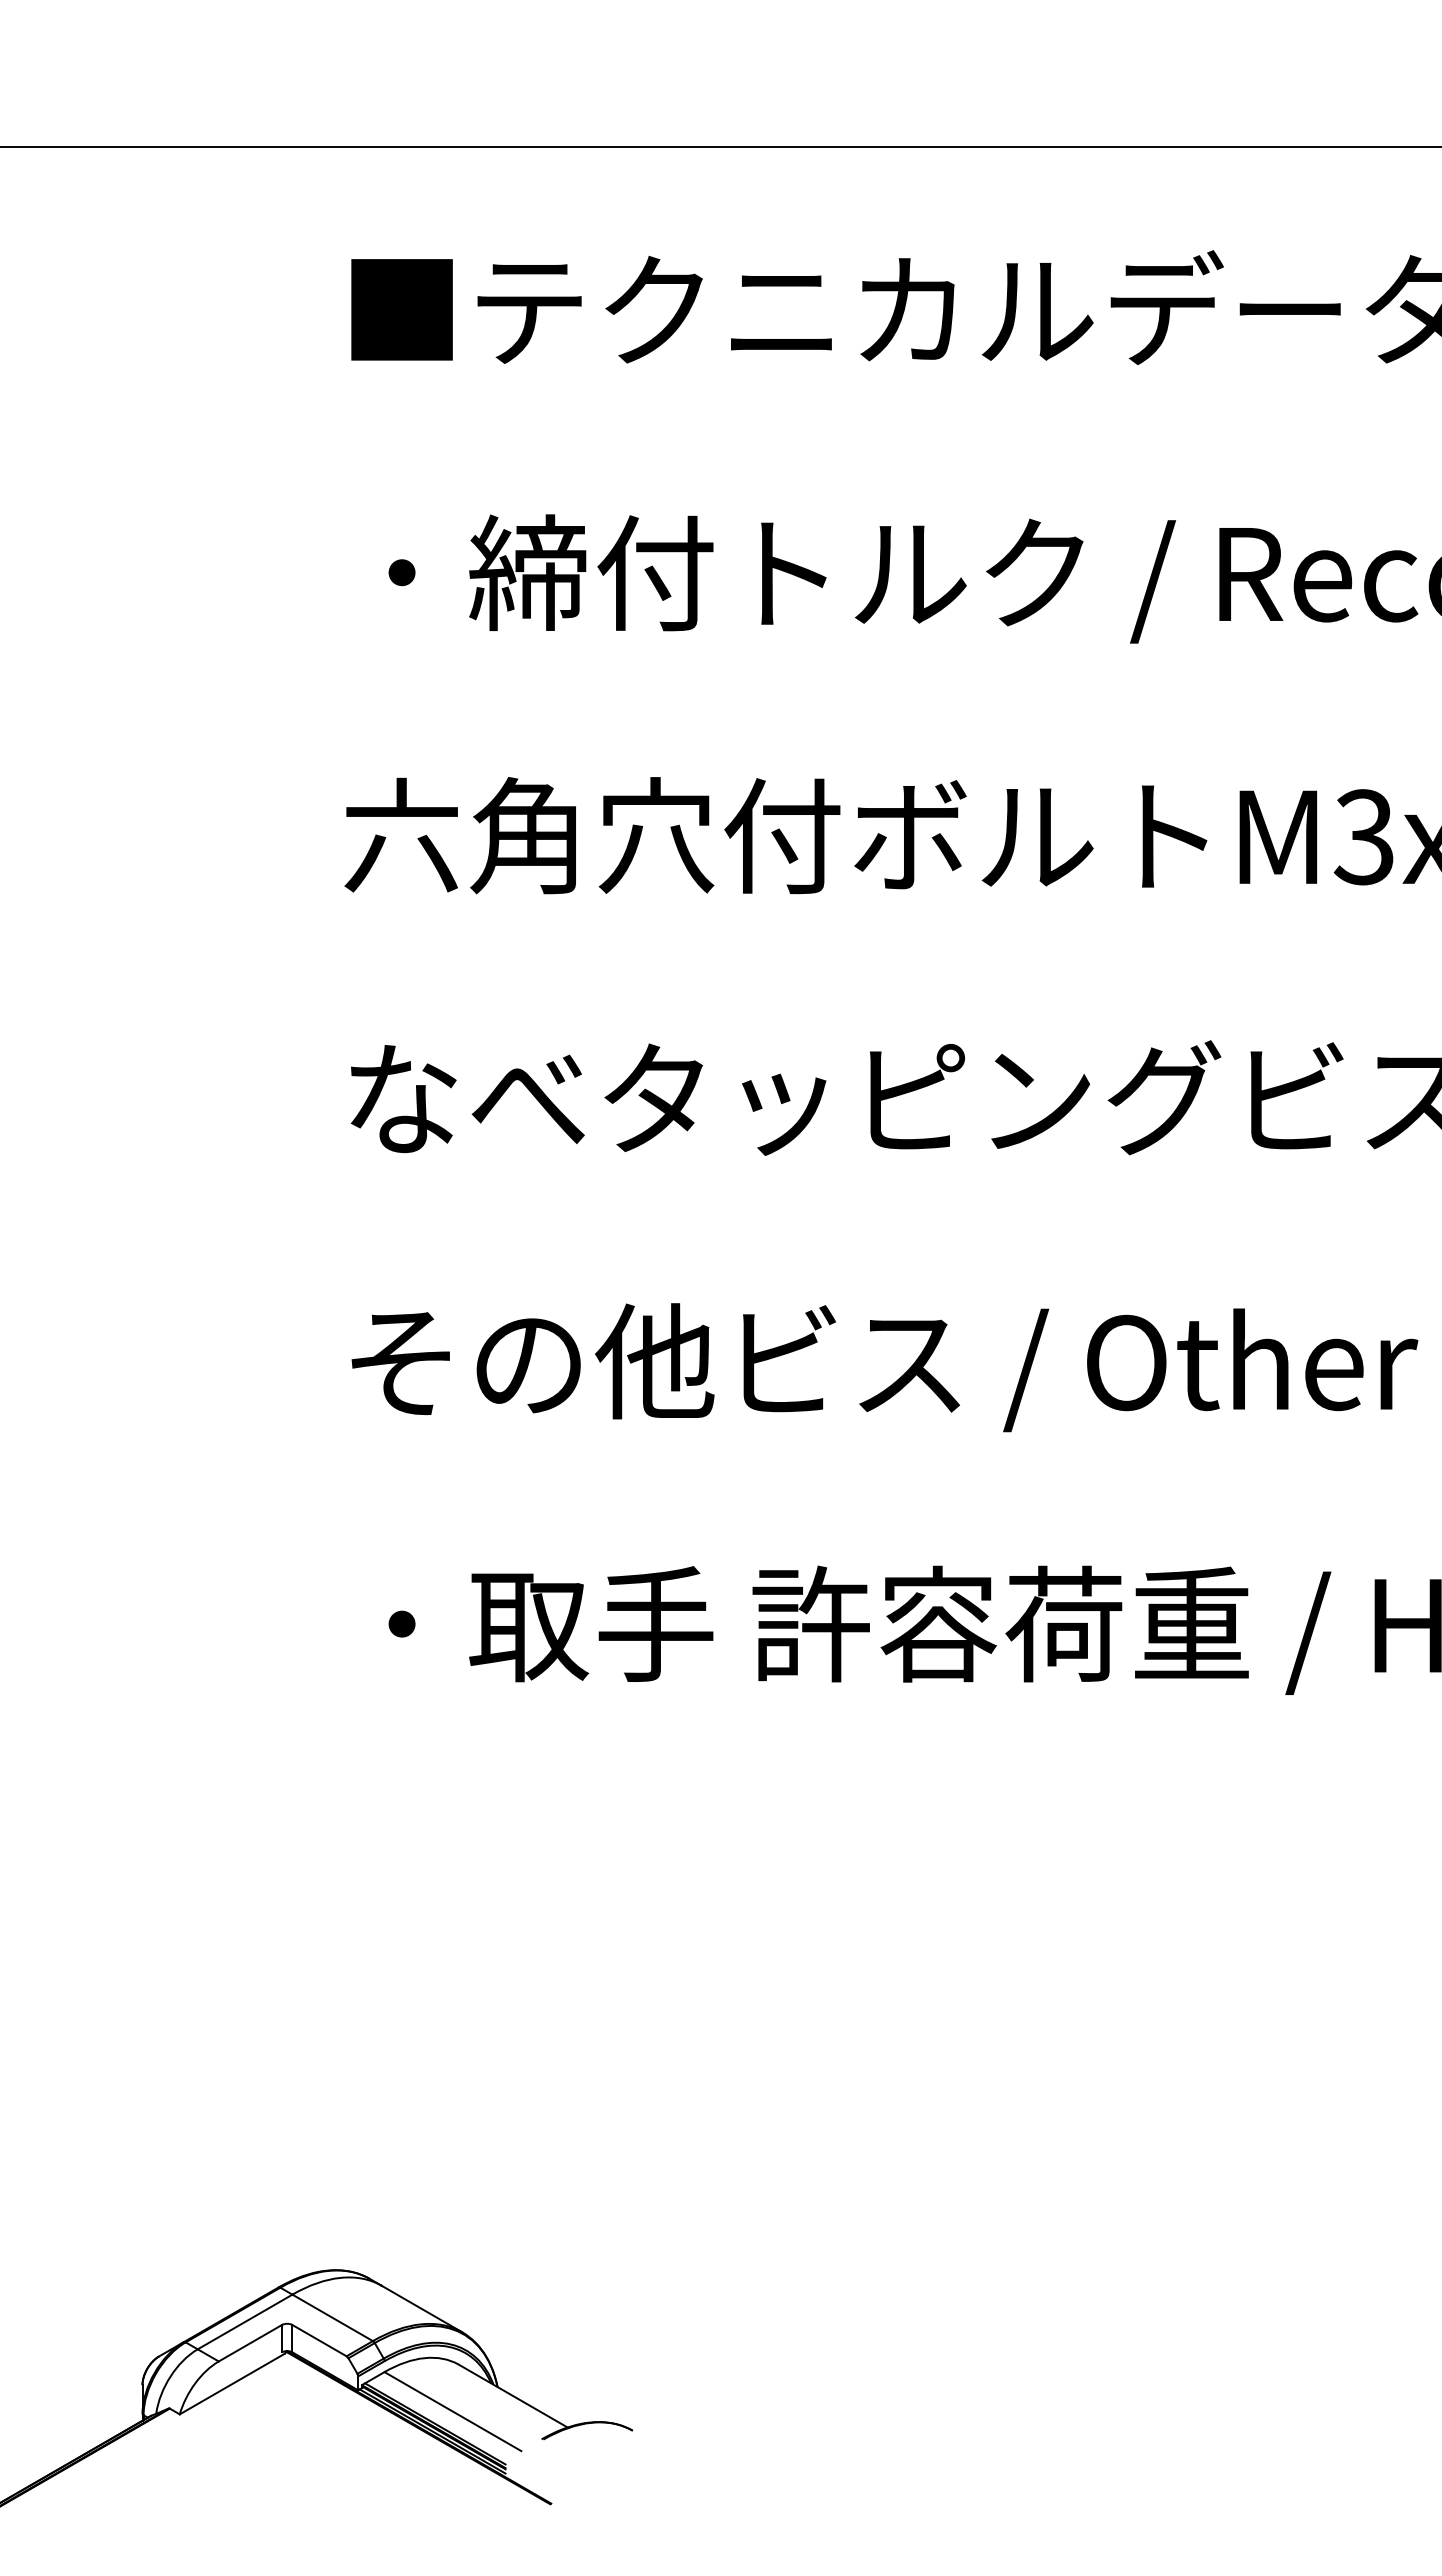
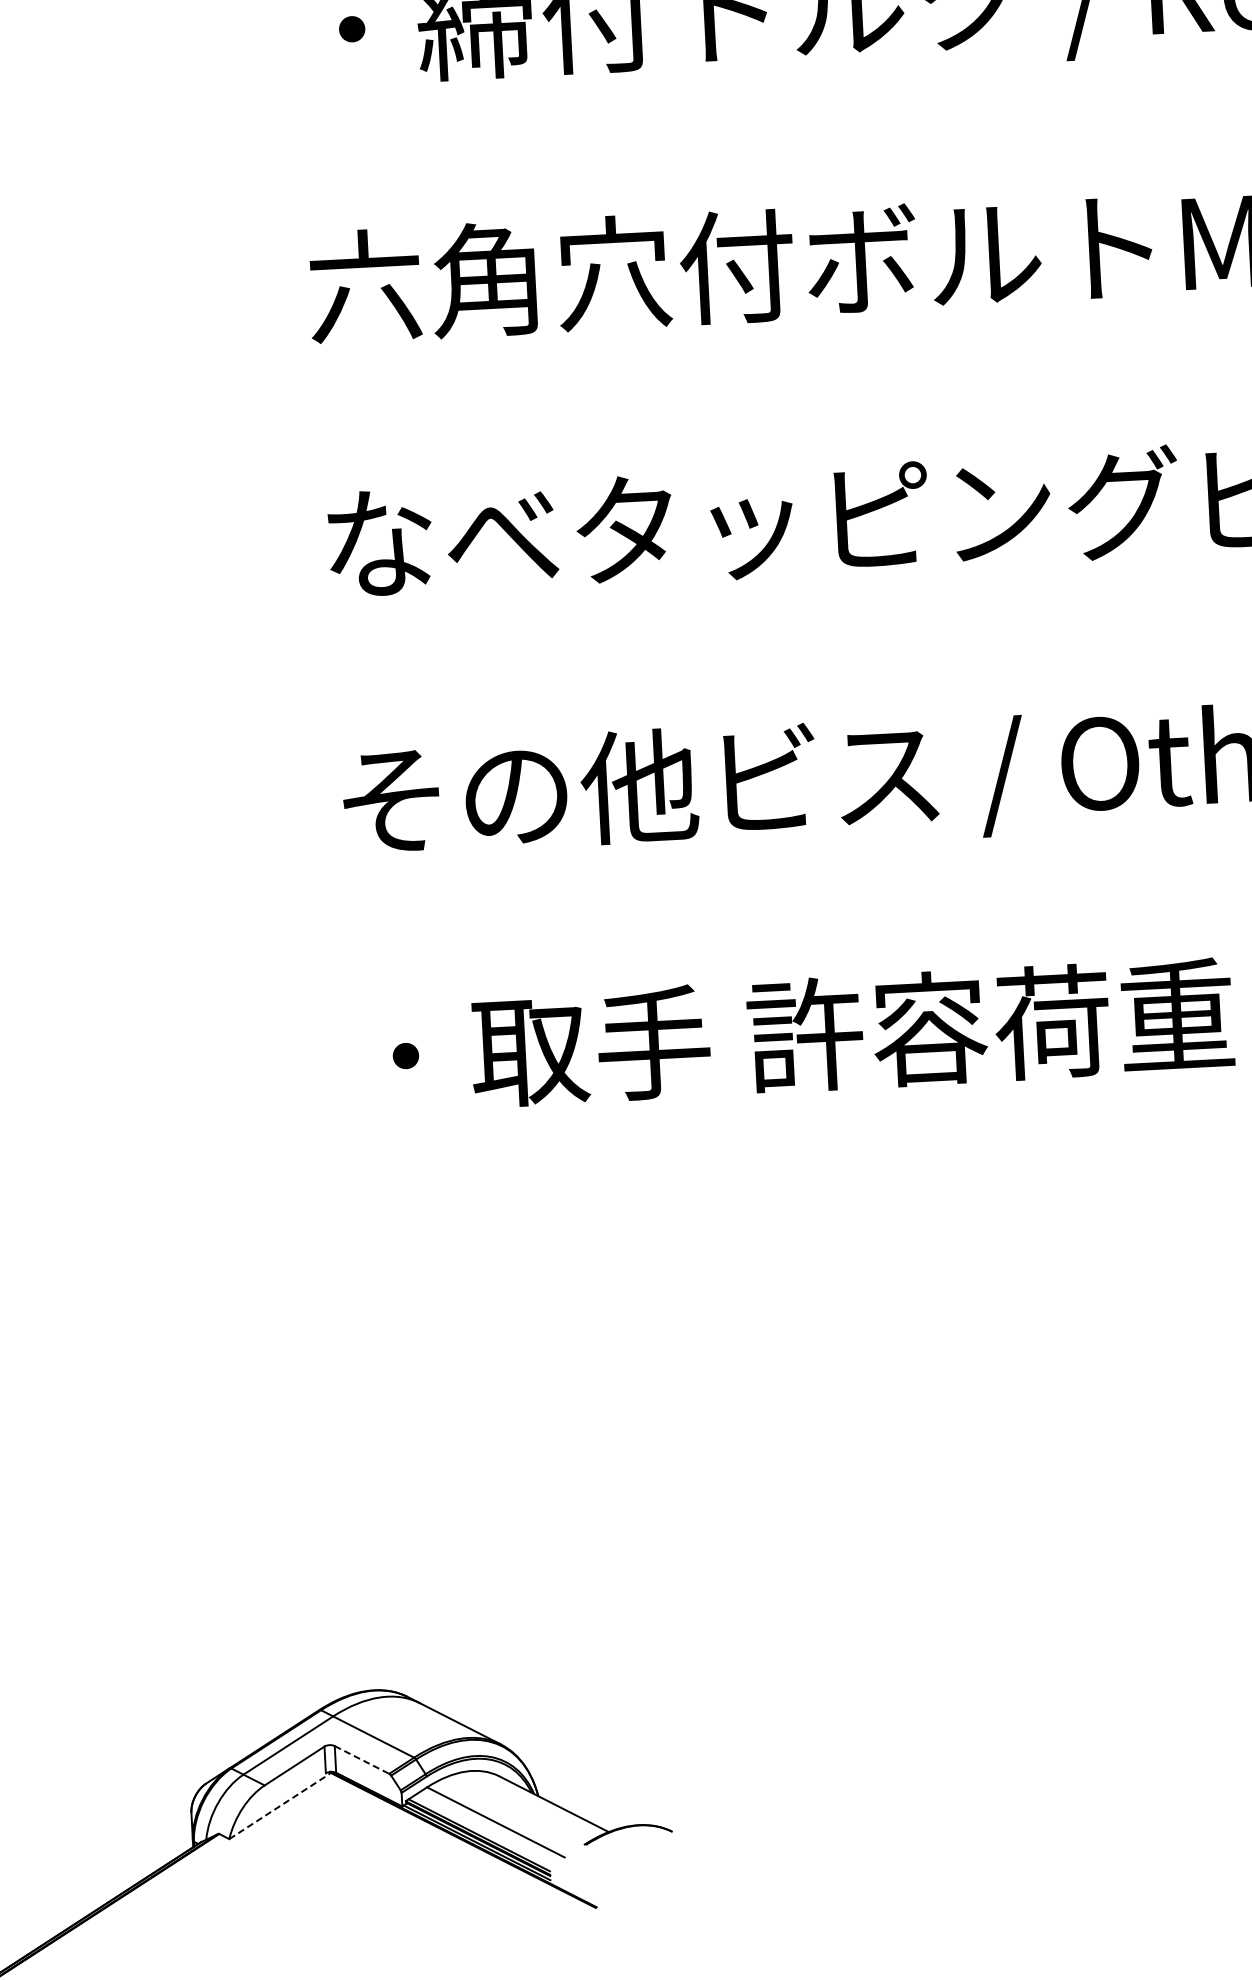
line: (319, 2340) -> (361, 1759), solid -> dashed
line: (232, 2384) -> (279, 1807), solid -> dashed

